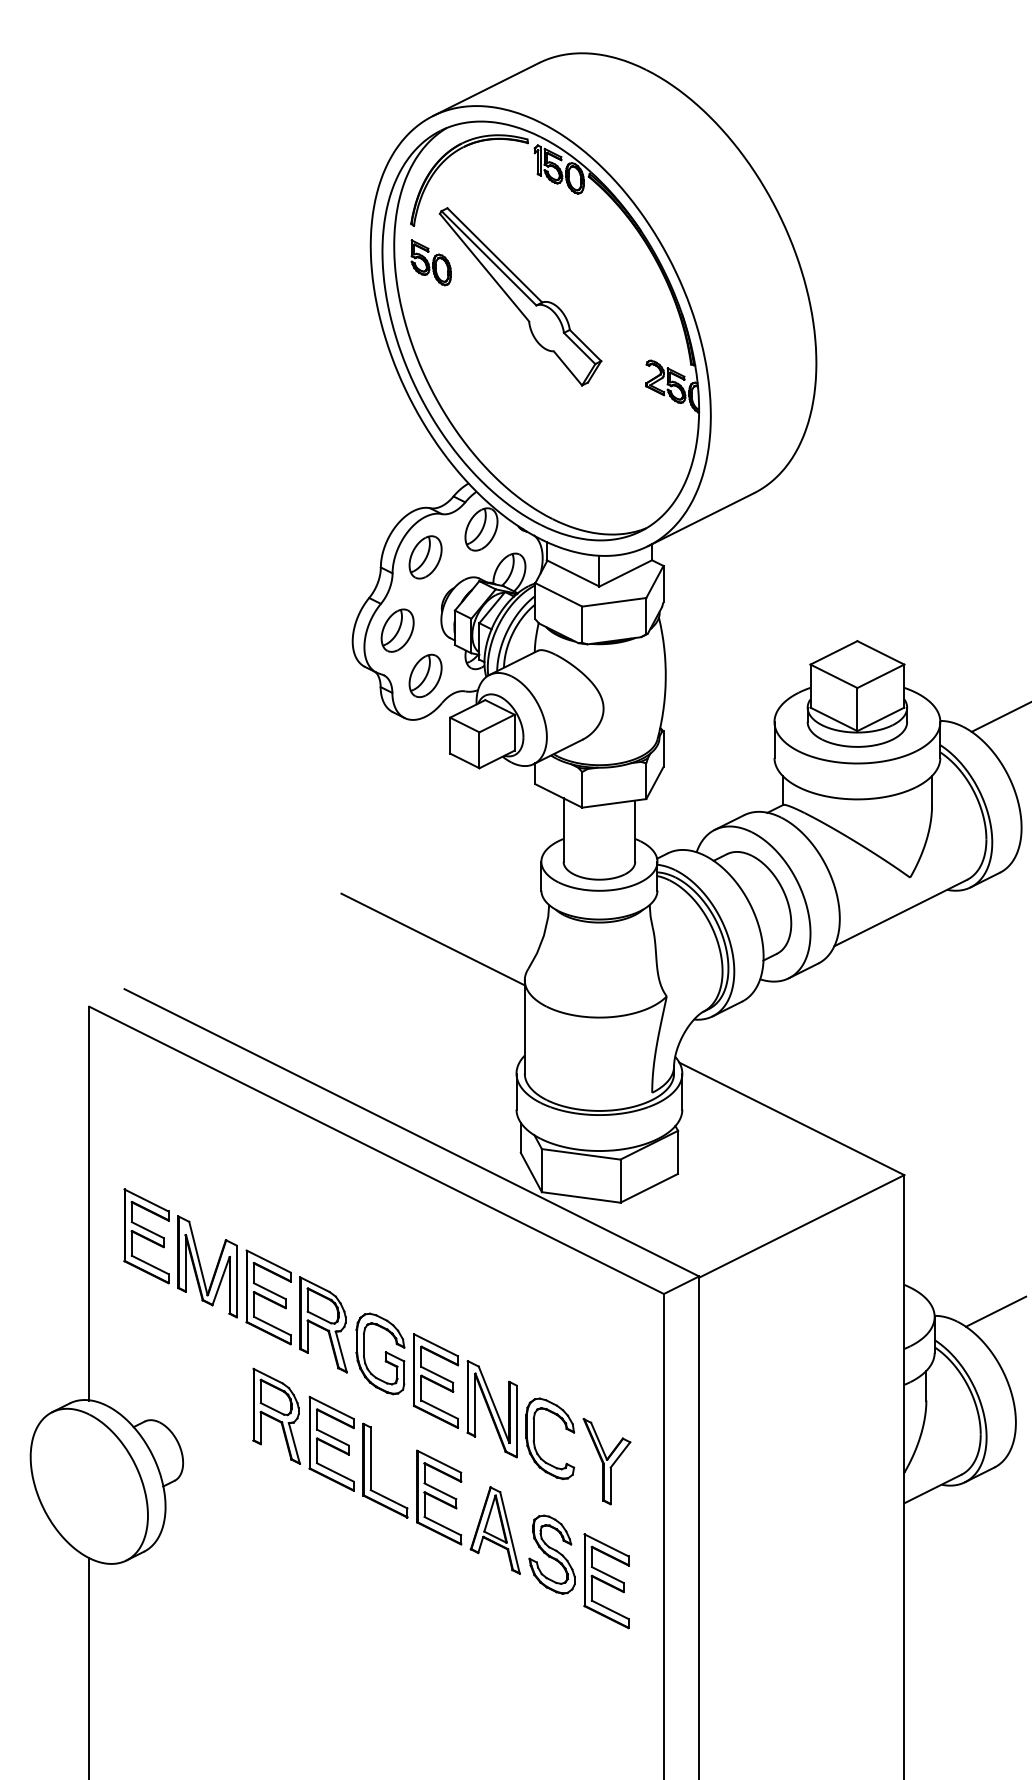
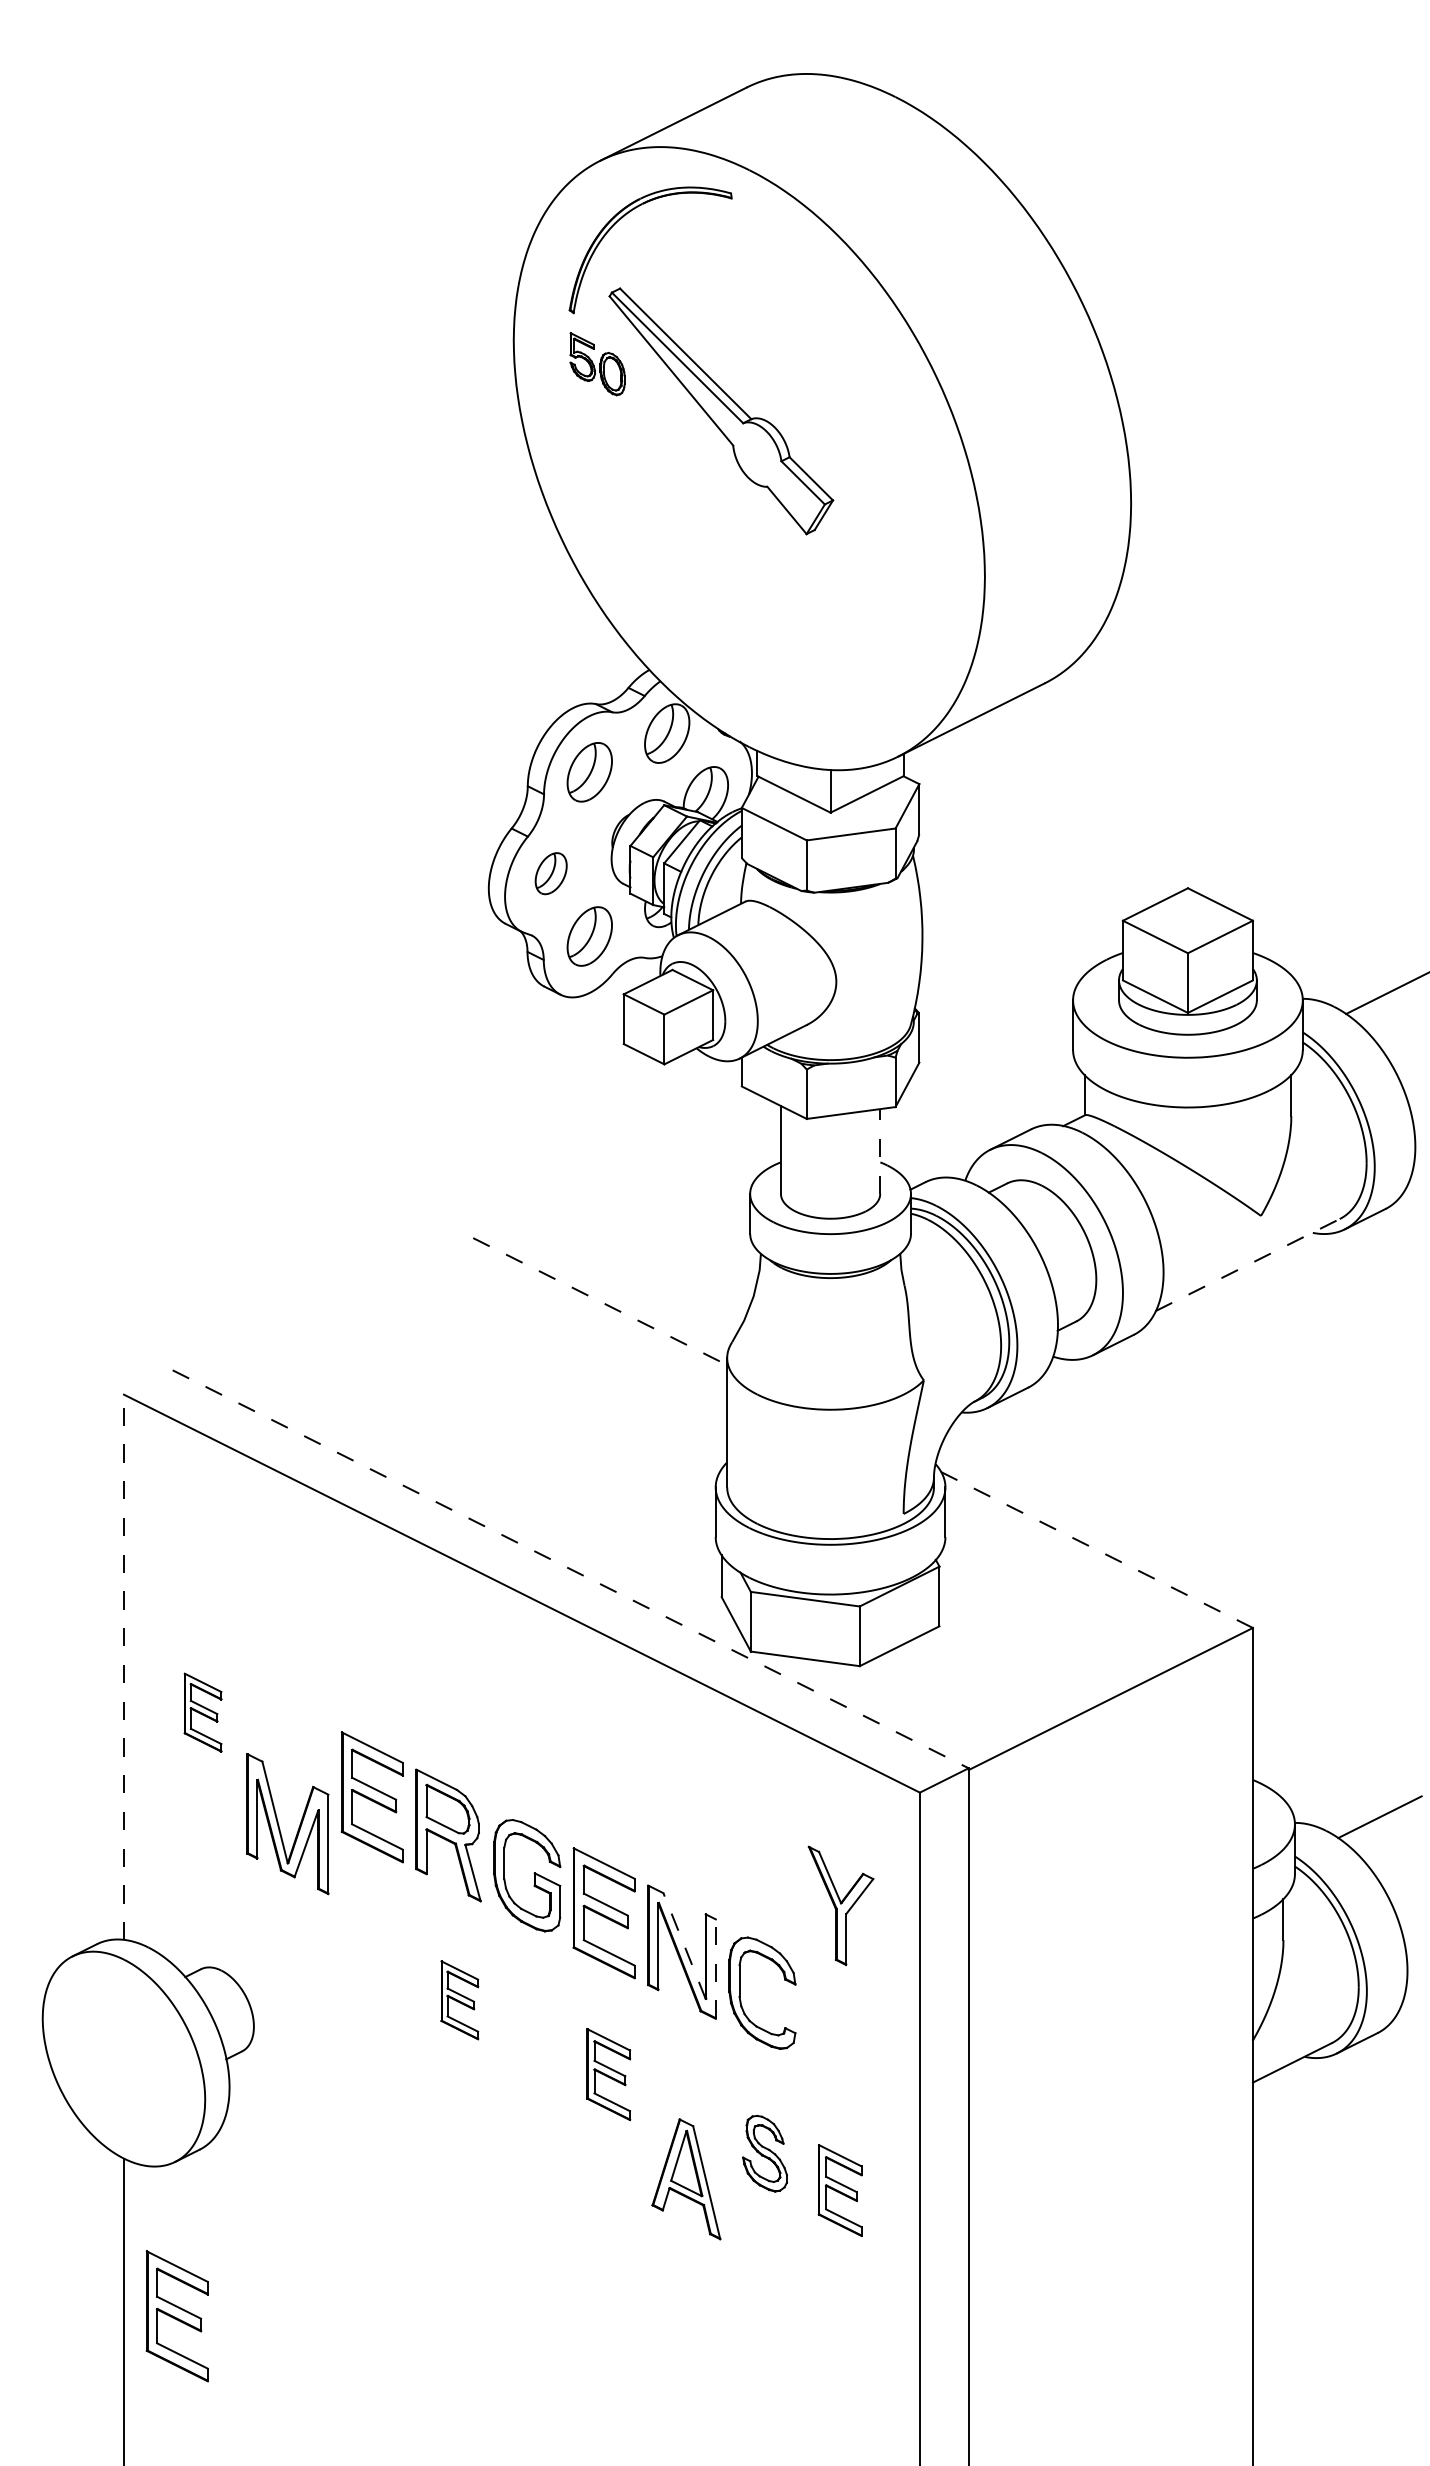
part: (540, 330) -> (749, 458), removed
part: (397, 630) -> (551, 873), size x0.7
line: (635, 831) -> (880, 1151), solid -> dashed
line: (900, 913) -> (1247, 1265), solid -> dashed
line: (433, 939) -> (600, 1301), solid -> dashed
line: (792, 1119) -> (1097, 1550), solid -> dashed
line: (411, 1132) -> (570, 1569), solid -> dashed
line: (88, 1203) -> (123, 1667), solid -> dashed
part: (146, 1236) -> (202, 1712), size x0.6
part: (201, 1267) -> (279, 1825), moved
line: (493, 1405) -> (684, 1946), solid -> dashed
part: (276, 1415) -> (383, 1961), removed
line: (516, 1421) -> (715, 1969), solid -> dashed
part: (331, 1444) -> (459, 2000), size x0.6
part: (606, 1461) -> (840, 1905), moved
part: (371, 1470) -> (514, 2037), removed
part: (439, 1497) -> (608, 2074), size x0.7
part: (495, 1530) -> (686, 2179), moved
part: (551, 1554) -> (764, 2153), size x0.7
part: (605, 1581) -> (839, 2190), size x0.7
part: (127, 1672) -> (176, 2316), added

